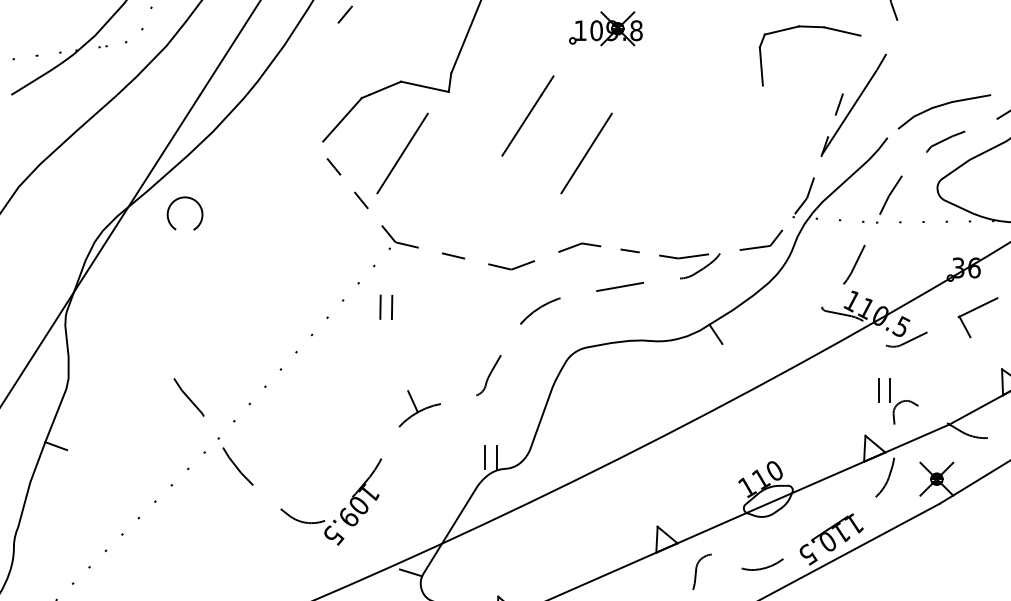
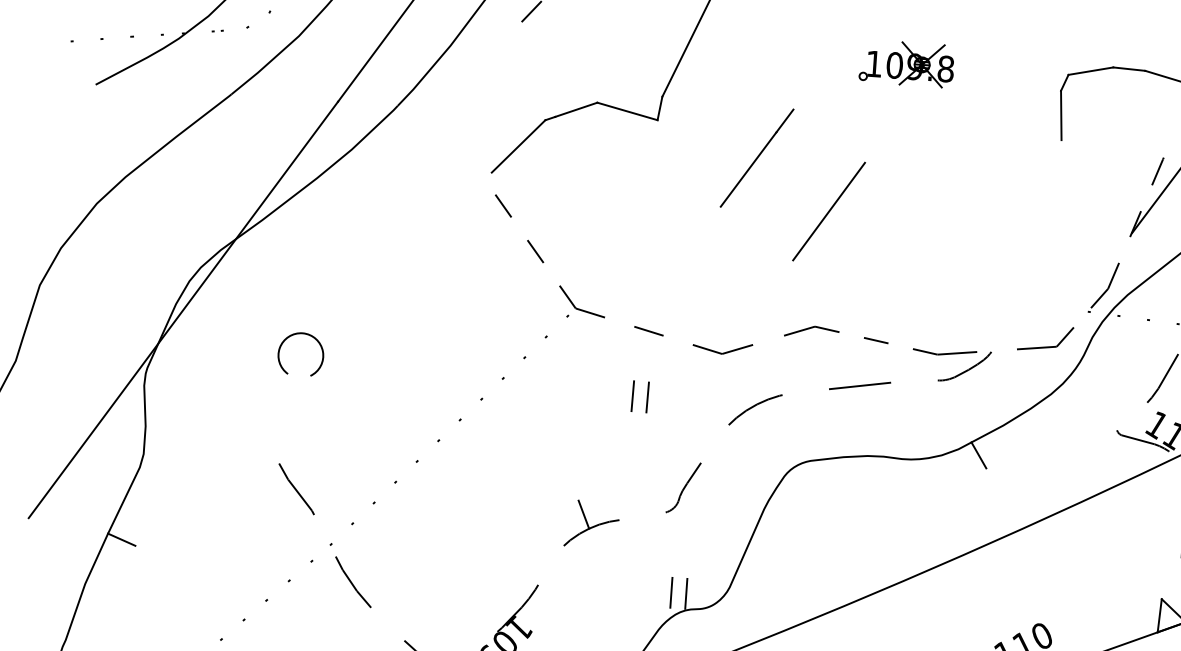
part: (605, 28) -> (906, 63), moved
line: (402, 153) -> (592, 195), removed
part: (177, 200) -> (292, 336), moved
part: (386, 306) -> (640, 395), moved

